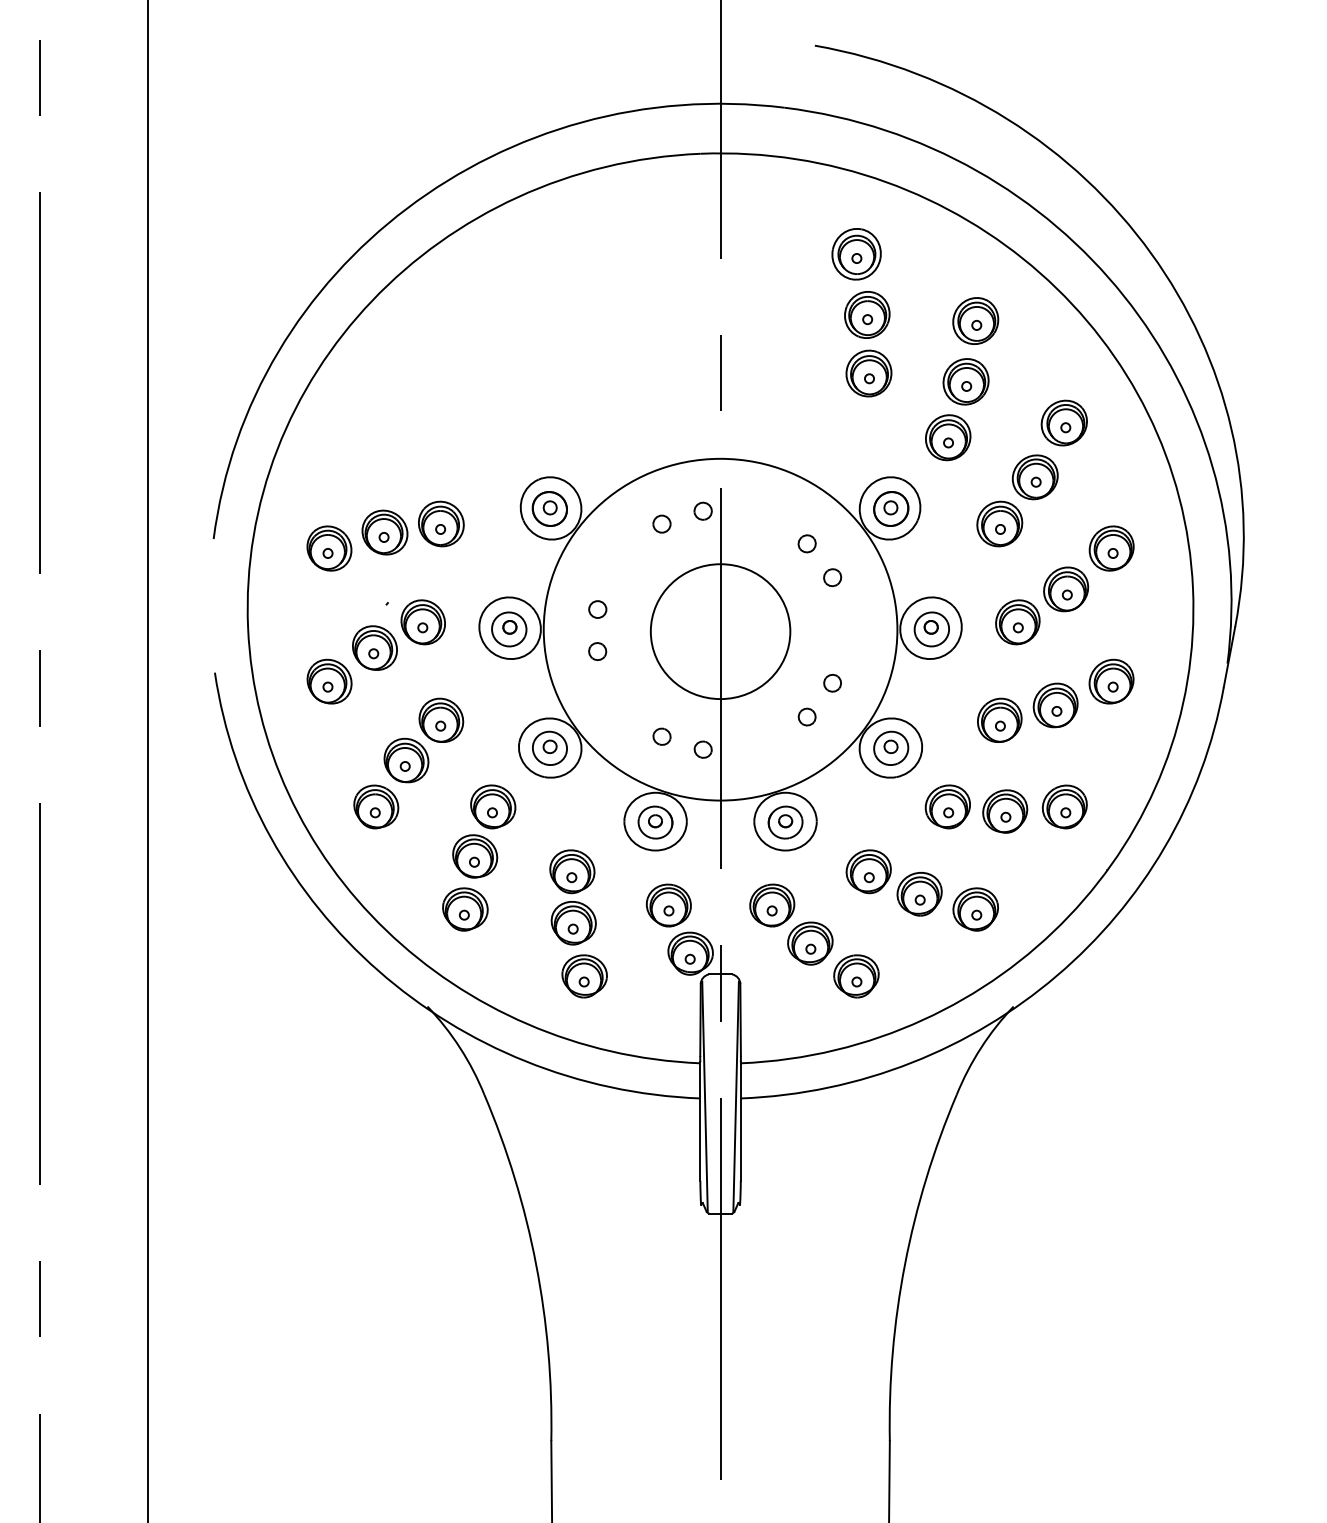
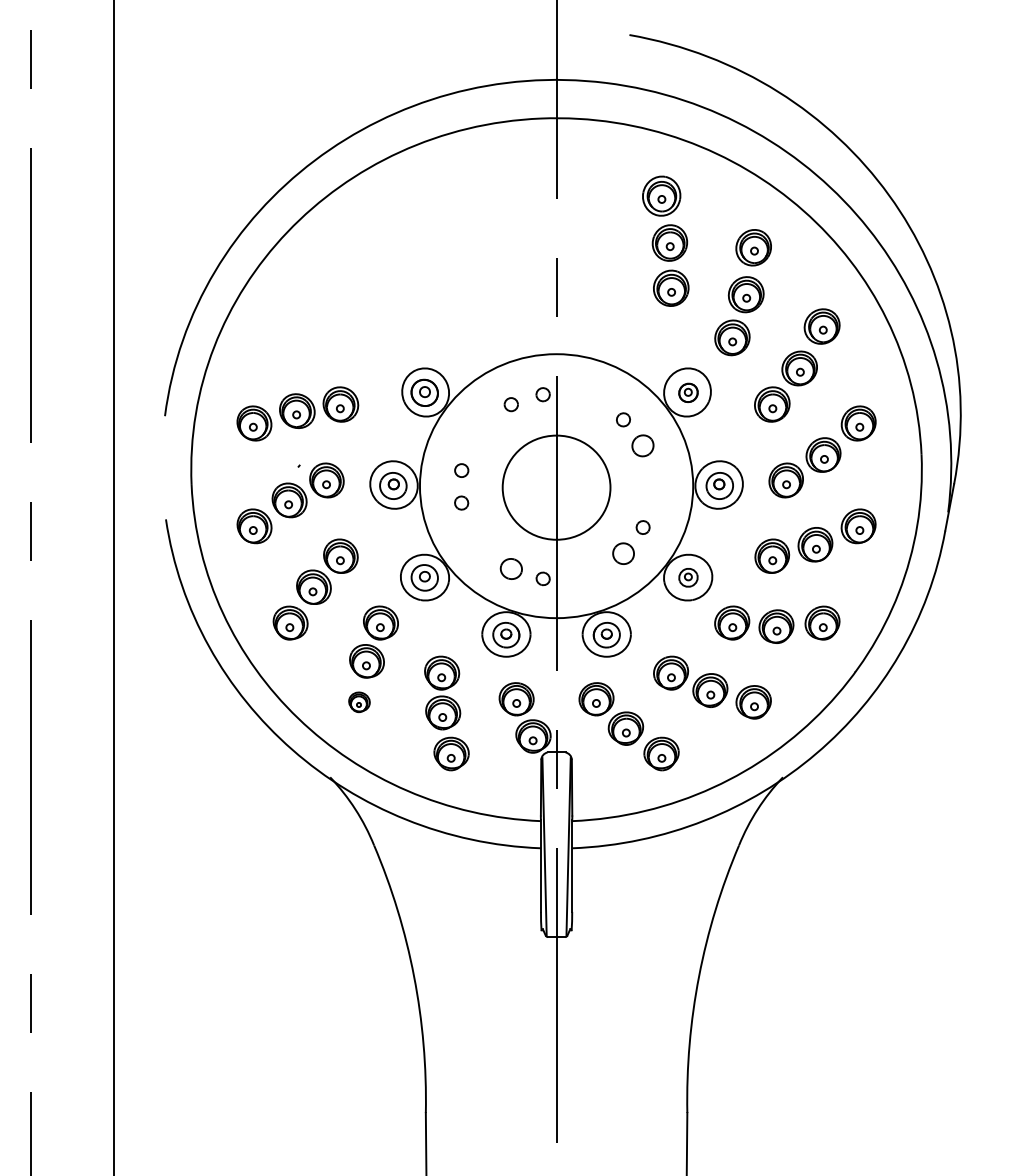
part: (891, 508) -> (688, 392), size x0.7
part: (832, 577) -> (643, 445), size x1.6
part: (806, 716) -> (622, 553), size x1.6
part: (661, 736) -> (510, 568), size x1.6
part: (891, 747) -> (688, 577), size x0.7
part: (465, 909) -> (359, 702), size x0.6

